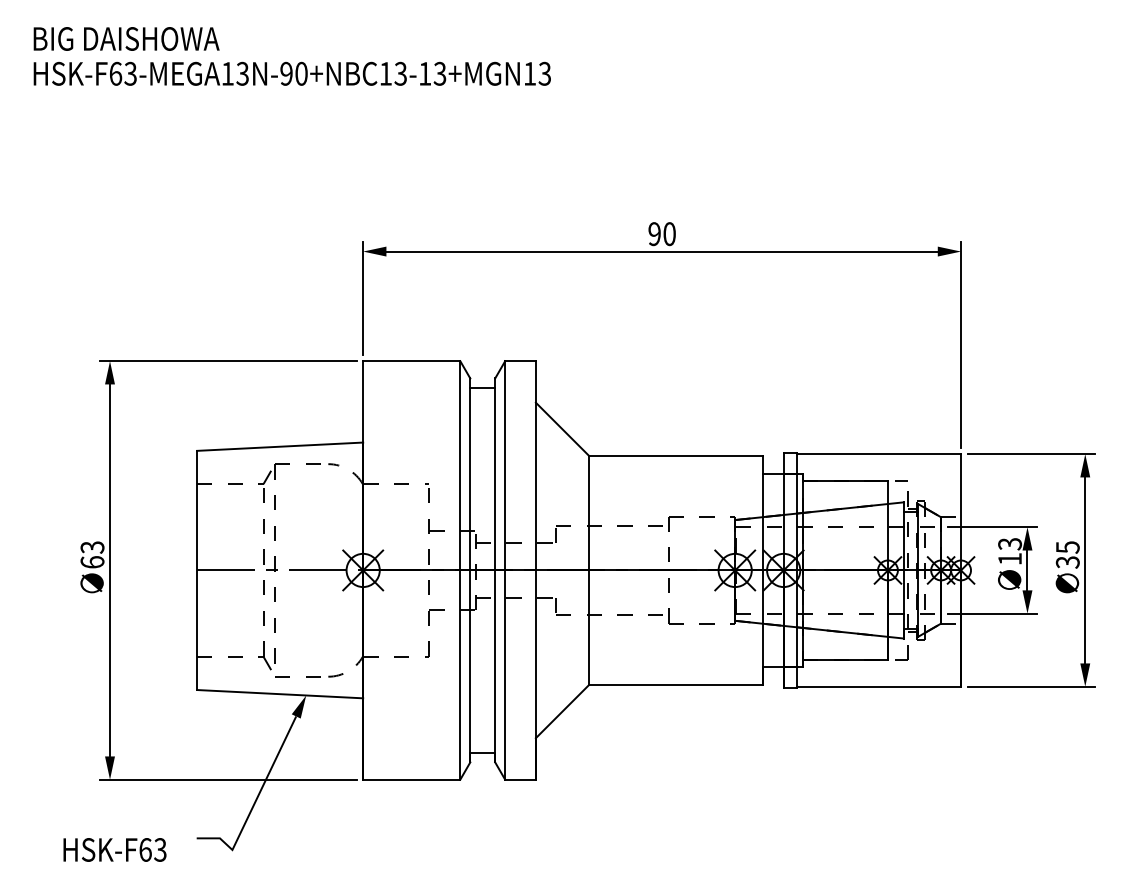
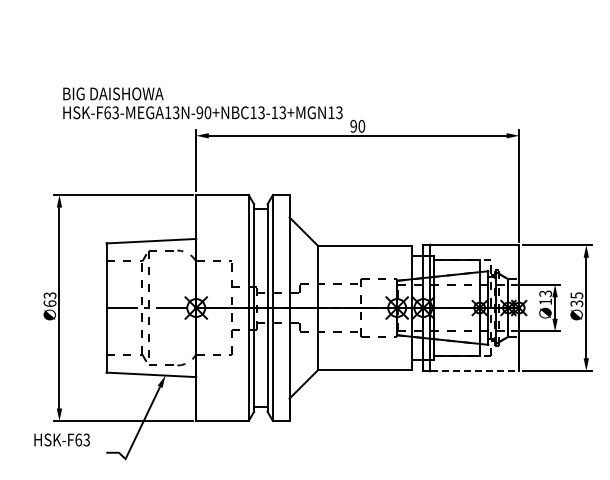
text: (291, 56) -> (202, 103), moved
line: (880, 686) -> (475, 370), solid -> dashed
text: (113, 848) -> (61, 439), moved

